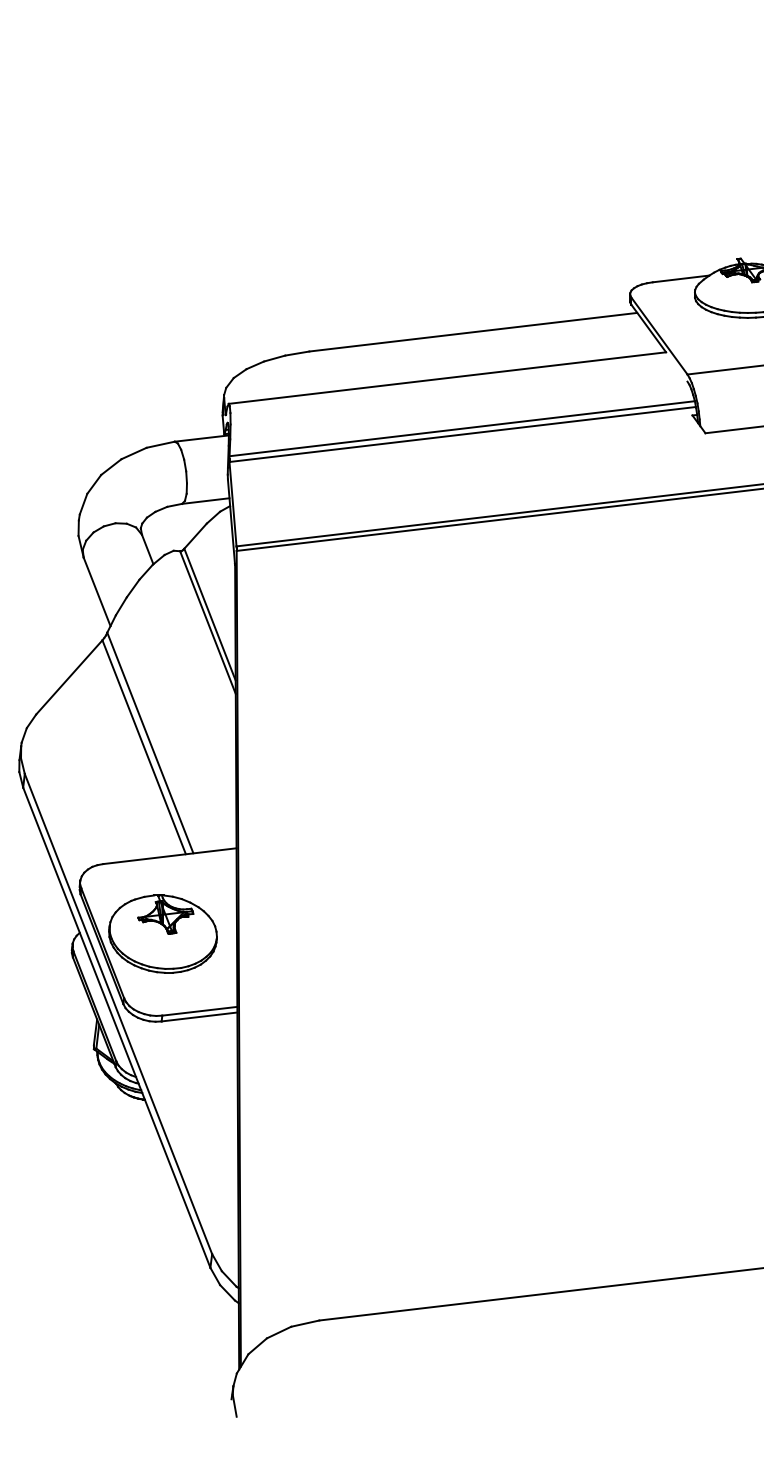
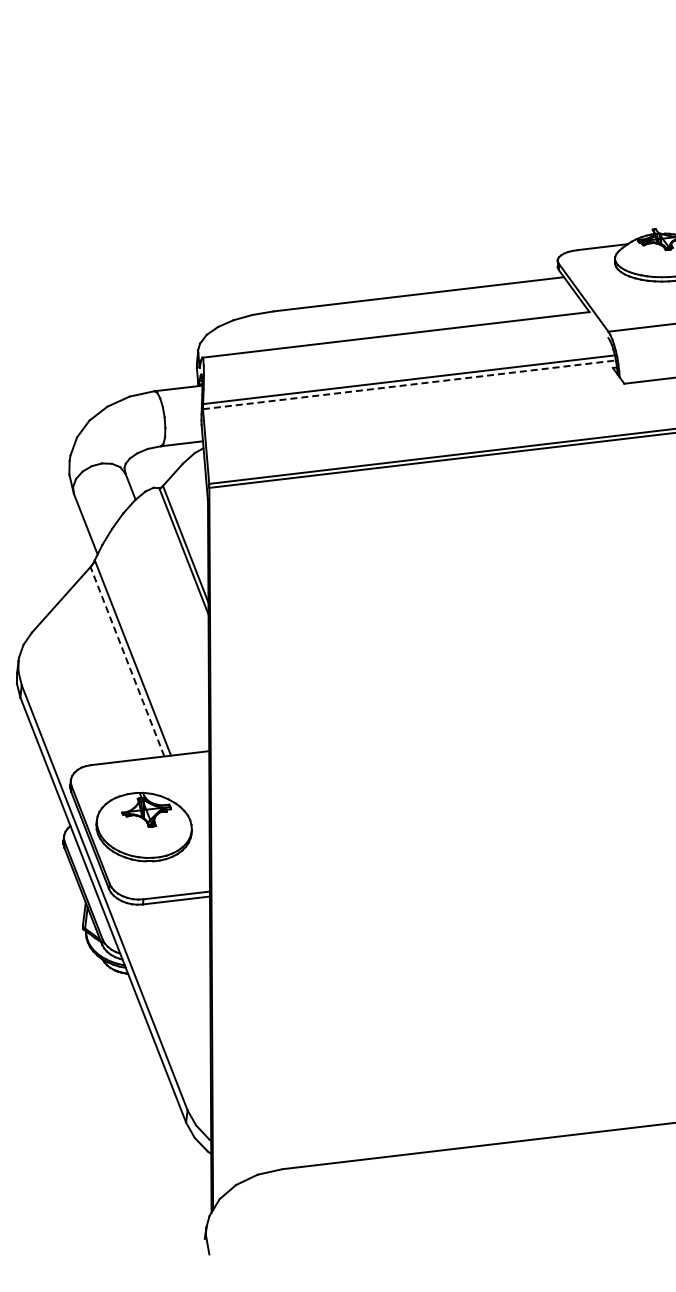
line: (462, 434) -> (409, 384), solid -> dashed
line: (144, 747) -> (127, 661), solid -> dashed

